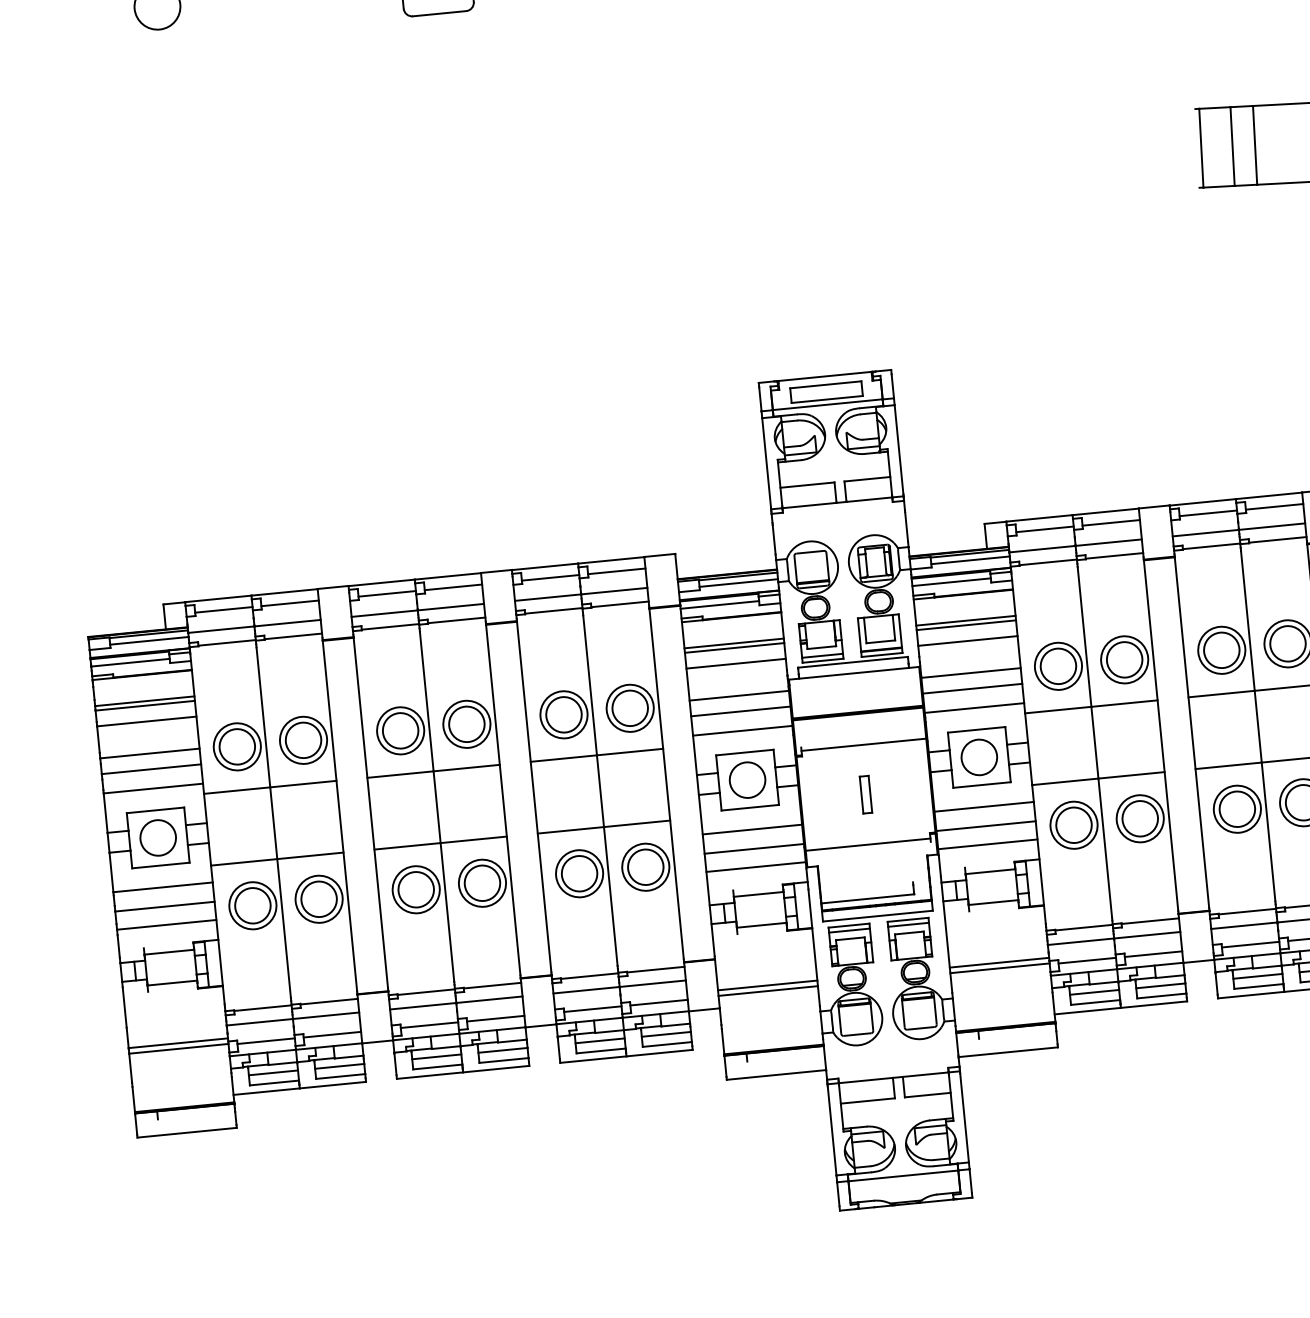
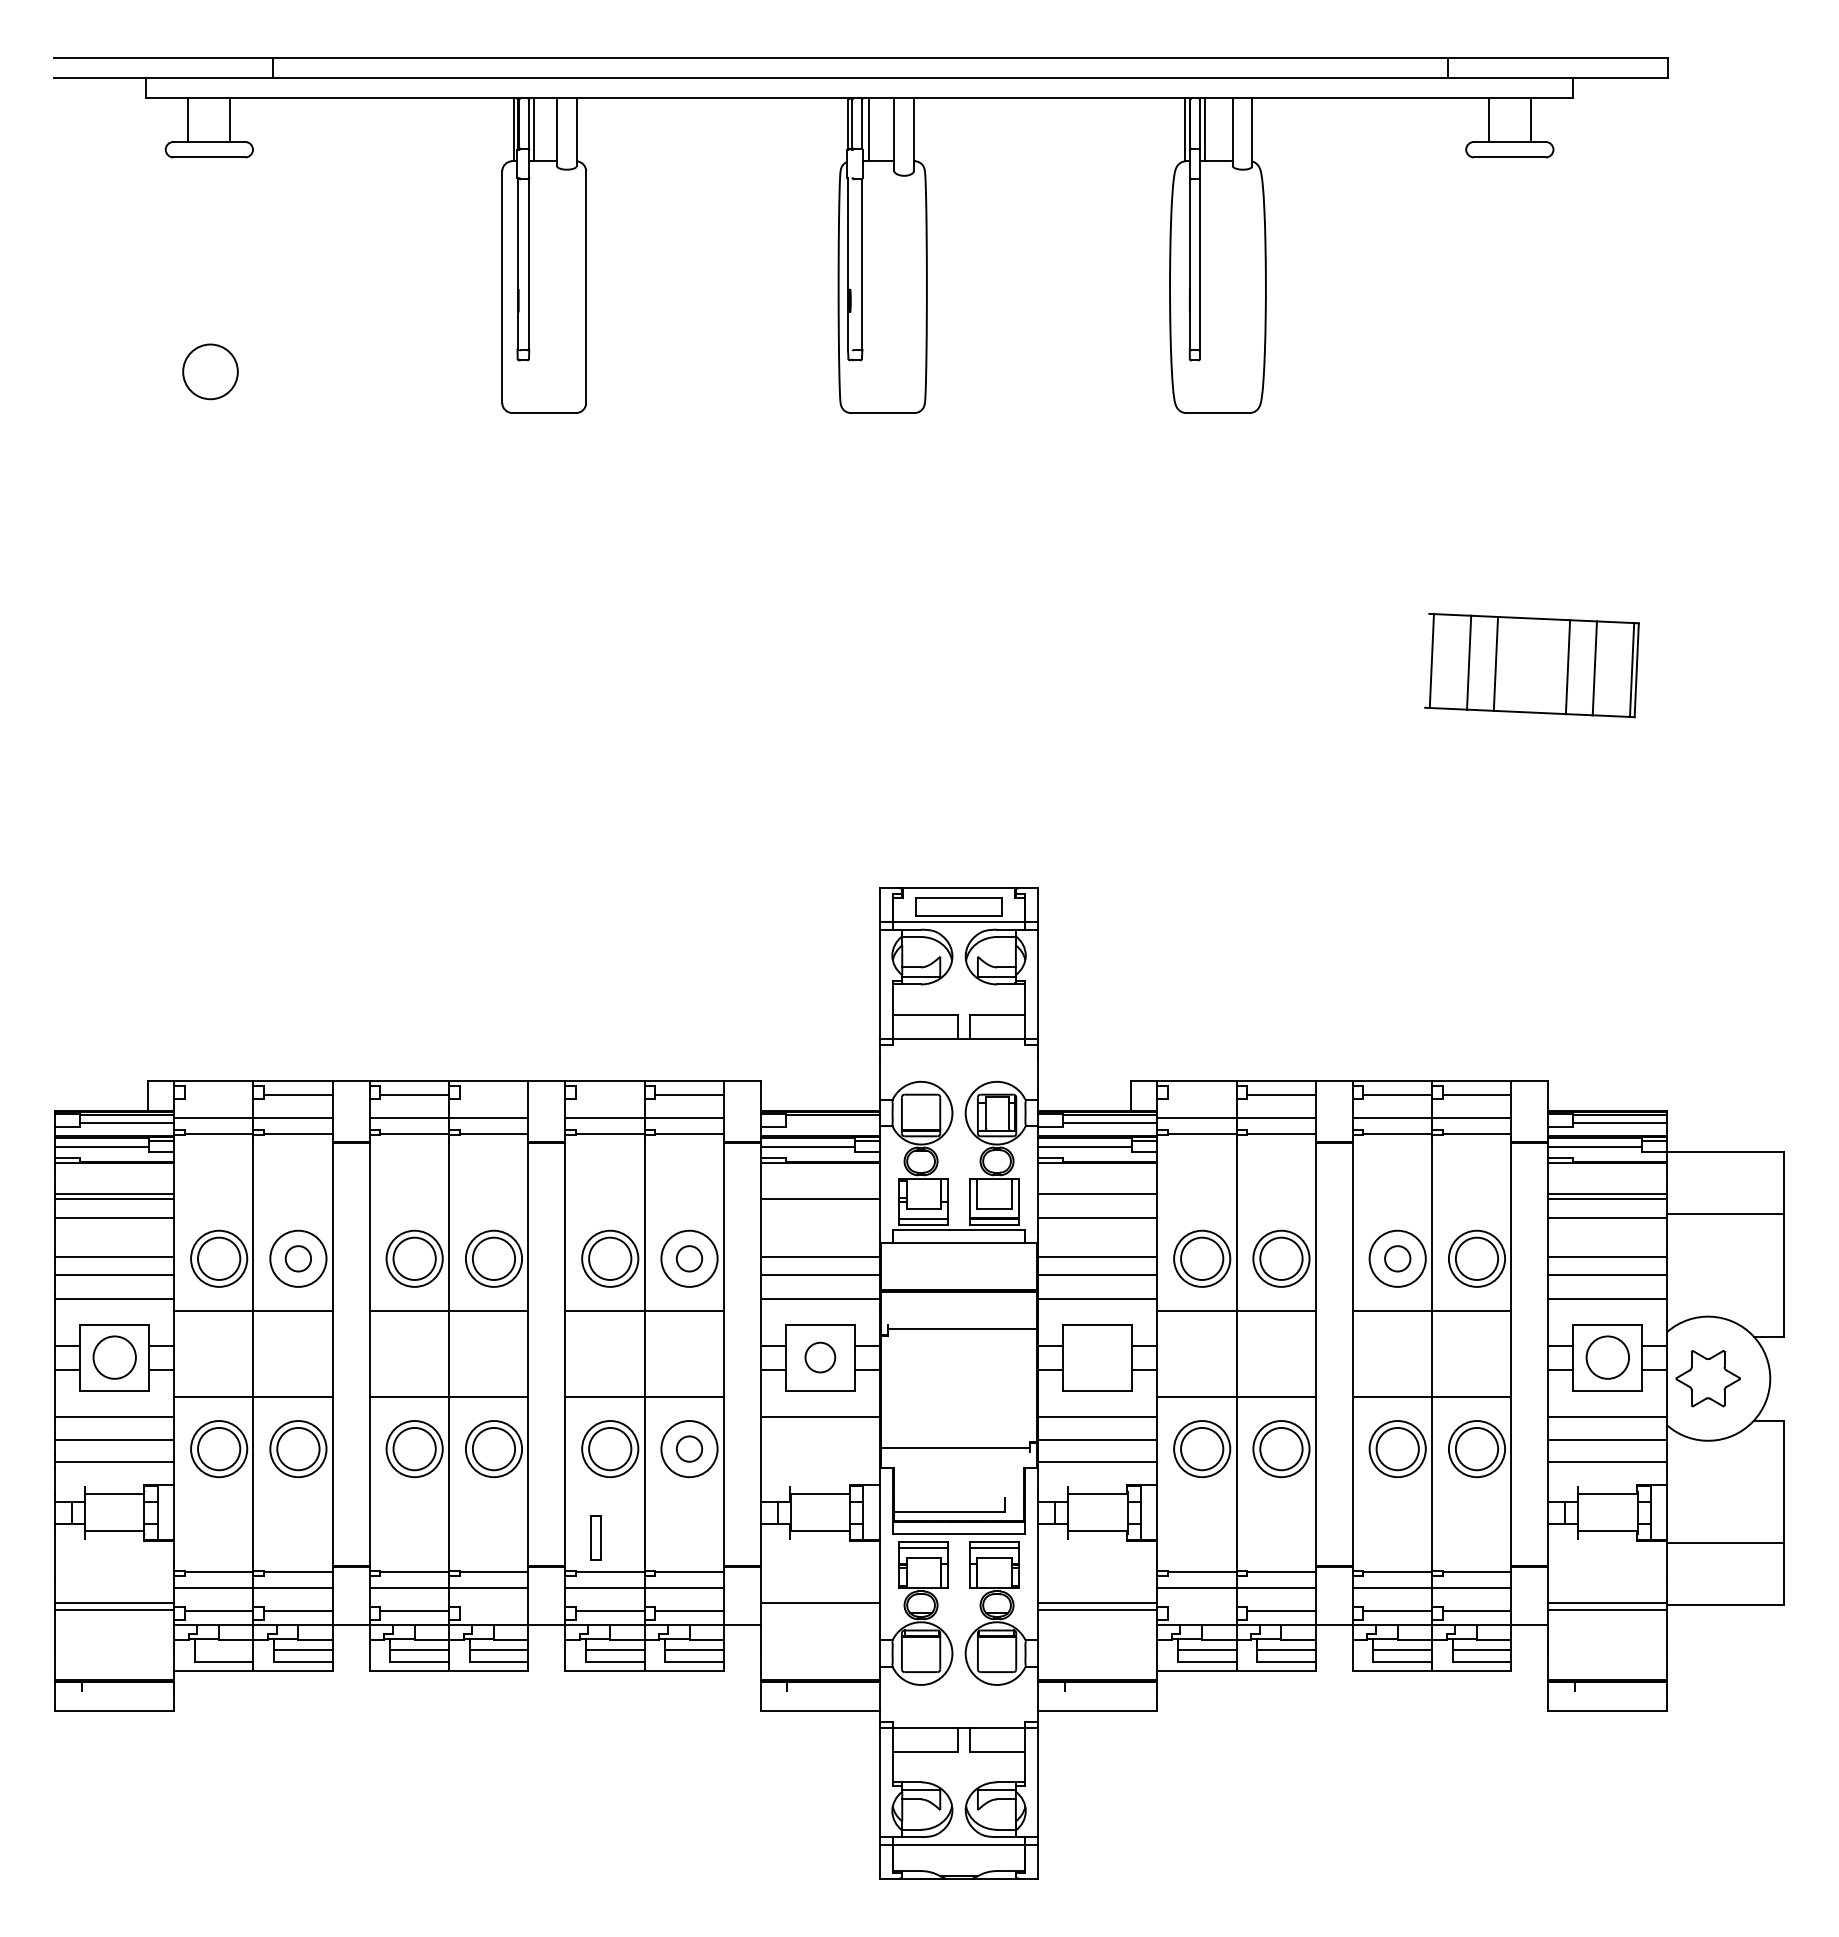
line: (1044, 529) -> (1201, 1094), removed
line: (549, 577) -> (609, 1094), removed
line: (738, 582) -> (832, 1122), removed
line: (453, 587) -> (493, 1094), removed
line: (223, 609) -> (218, 1094), removed
line: (966, 625) -> (1097, 1199), removed
line: (733, 643) -> (819, 1194), removed
circle: (1221, 650) -> (1397, 1258), size x0.6
line: (735, 664) -> (819, 1218), removed
circle: (630, 708) -> (689, 1258), size x0.6
circle: (303, 740) -> (298, 1258), size x0.6
circle: (979, 757) -> (1097, 1357), removed
circle: (747, 780) -> (820, 1357), size x0.7
part: (865, 794) -> (595, 1537), moved
line: (753, 848) -> (819, 1439), removed
circle: (645, 866) -> (689, 1448), size x0.6
line: (755, 866) -> (819, 1461), removed
line: (1086, 960) -> (1201, 1611), removed
line: (767, 991) -> (819, 1610), removed
line: (495, 1018) -> (493, 1611), removed
line: (272, 1072) -> (223, 1649), removed

